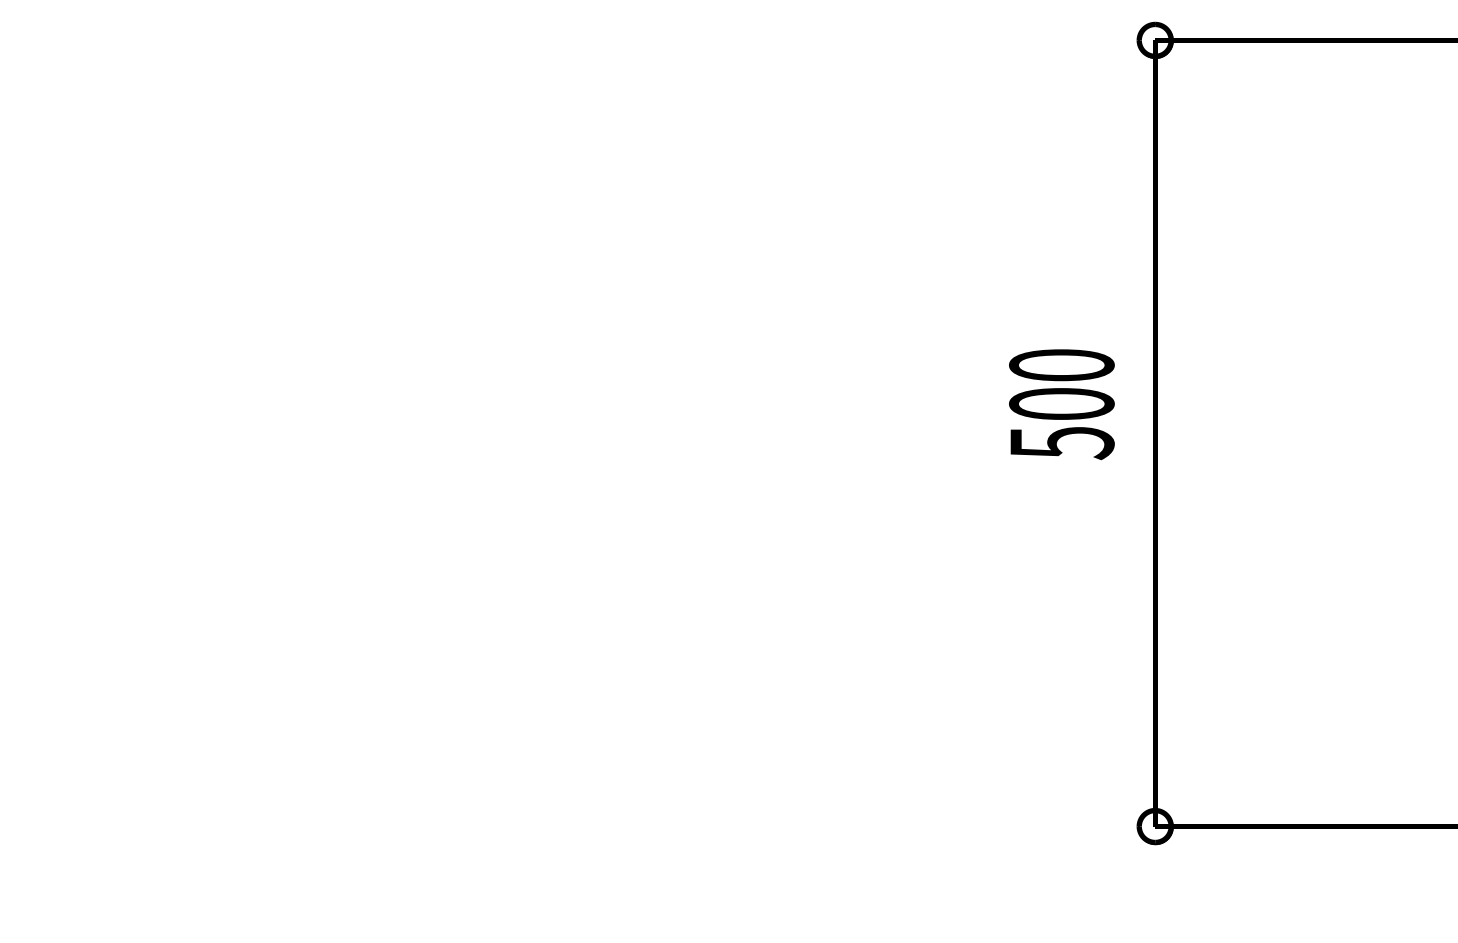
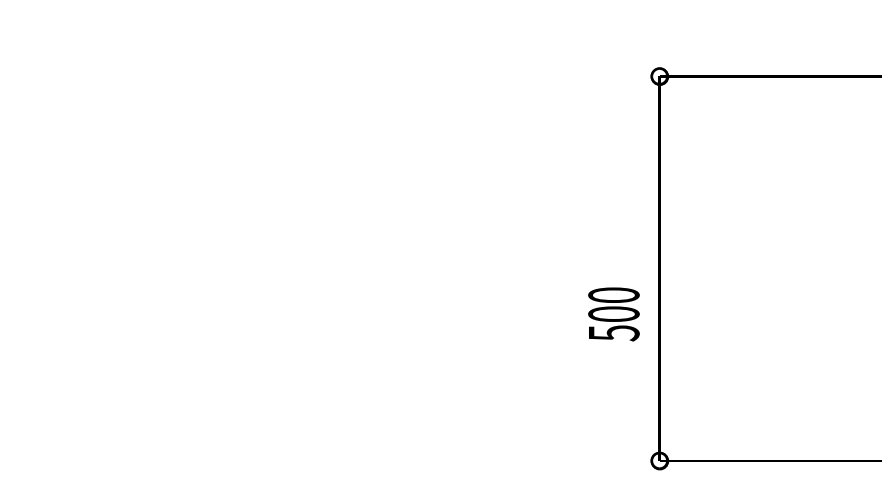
text: (1060, 404) -> (613, 314), moved

